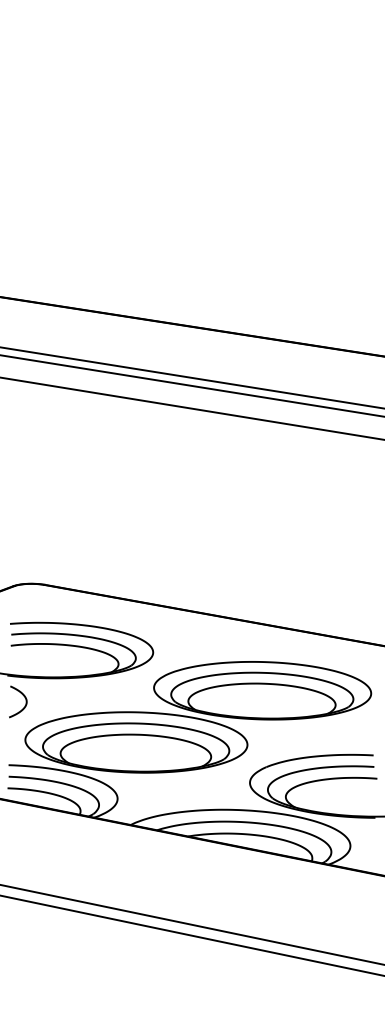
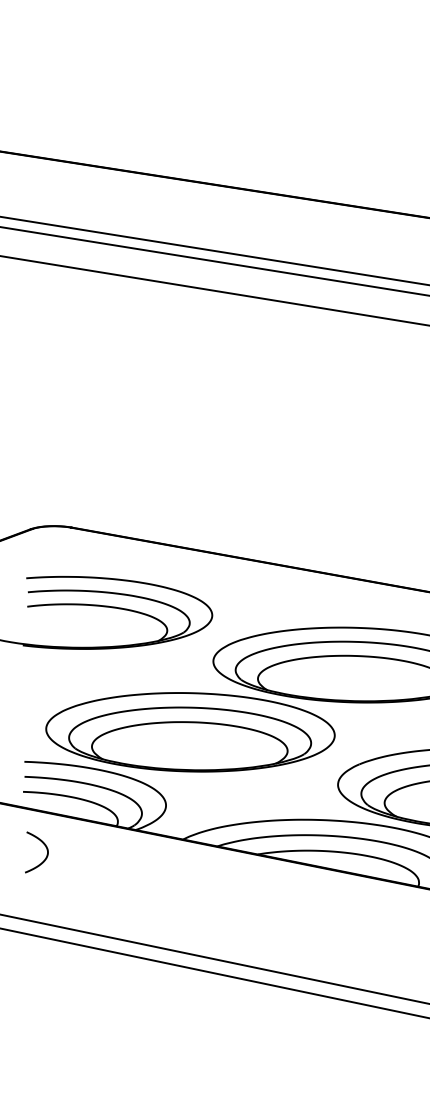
curve: (25, 701) -> (46, 851), moved

